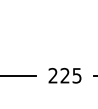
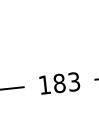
text: (64, 75) -> (58, 83), 225 -> 183

